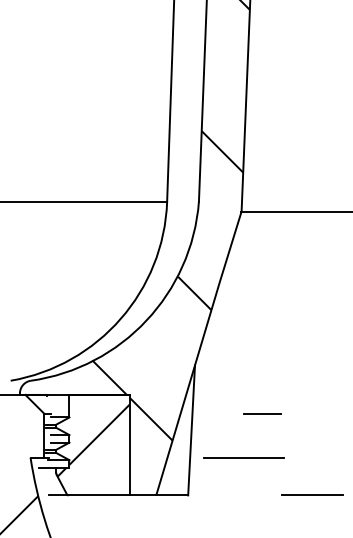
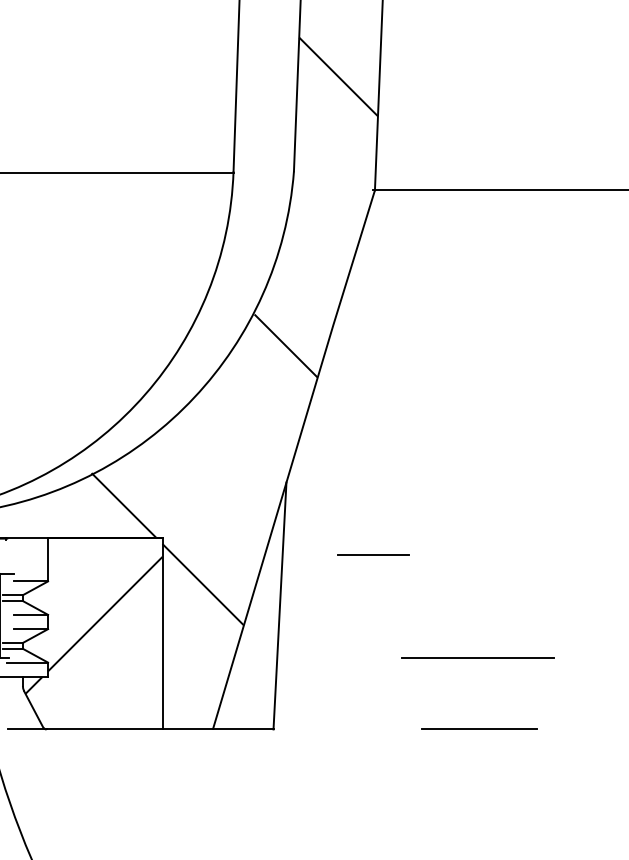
line: (262, 413) -> (372, 554), moved
line: (243, 457) -> (477, 657), moved
line: (312, 494) -> (479, 727), moved

